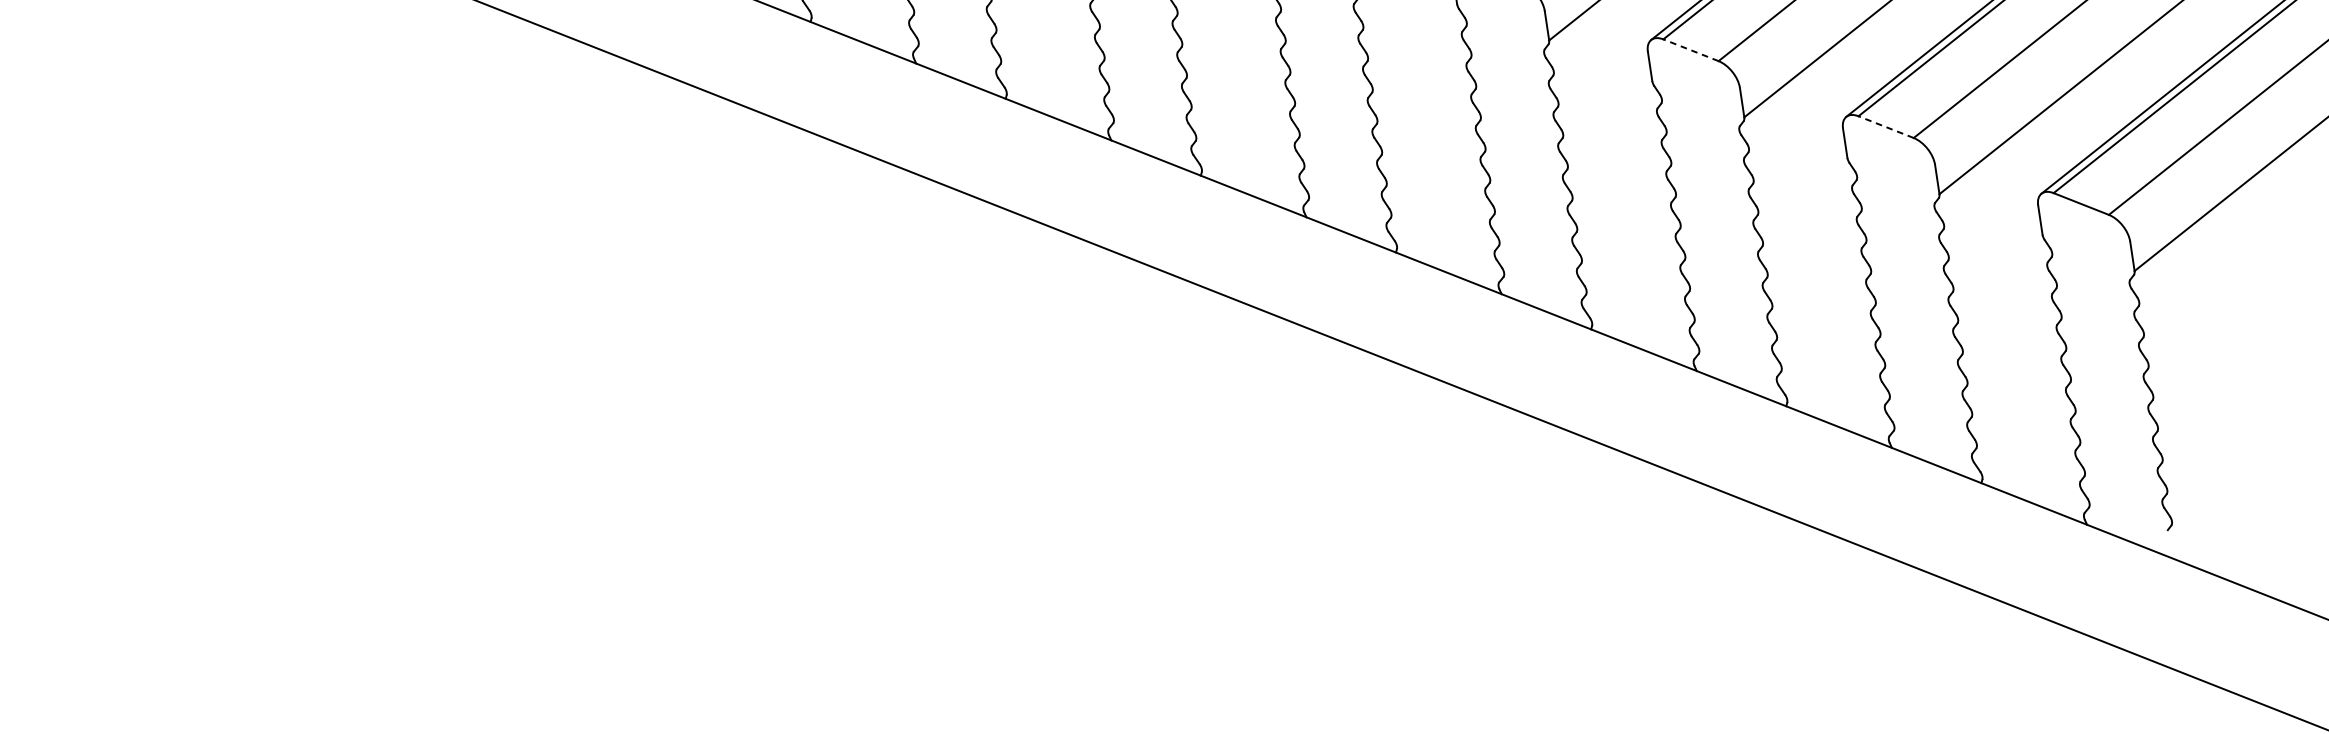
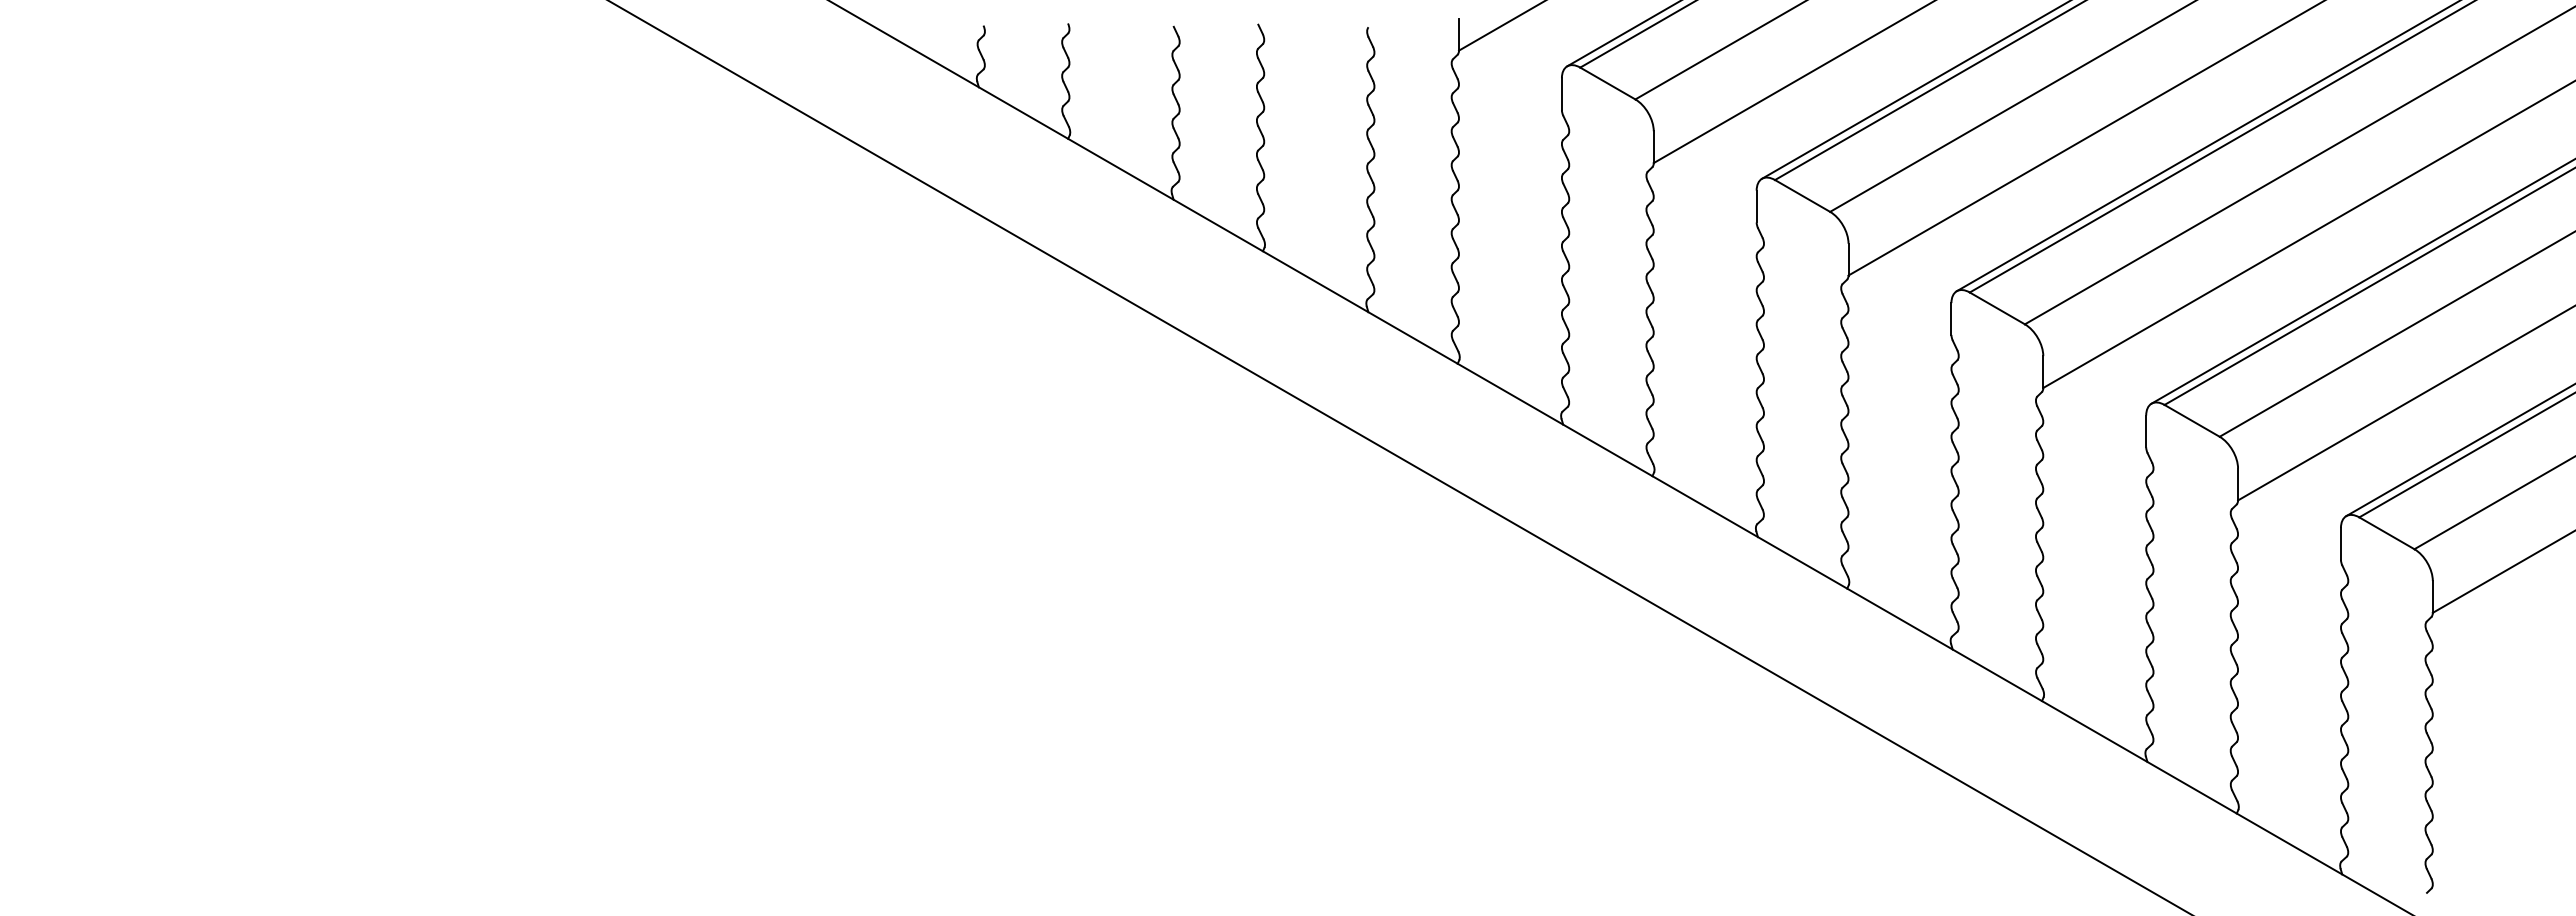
line: (1691, 50) -> (1997, 308), dashed -> solid
line: (1886, 126) -> (2192, 420), dashed -> solid

